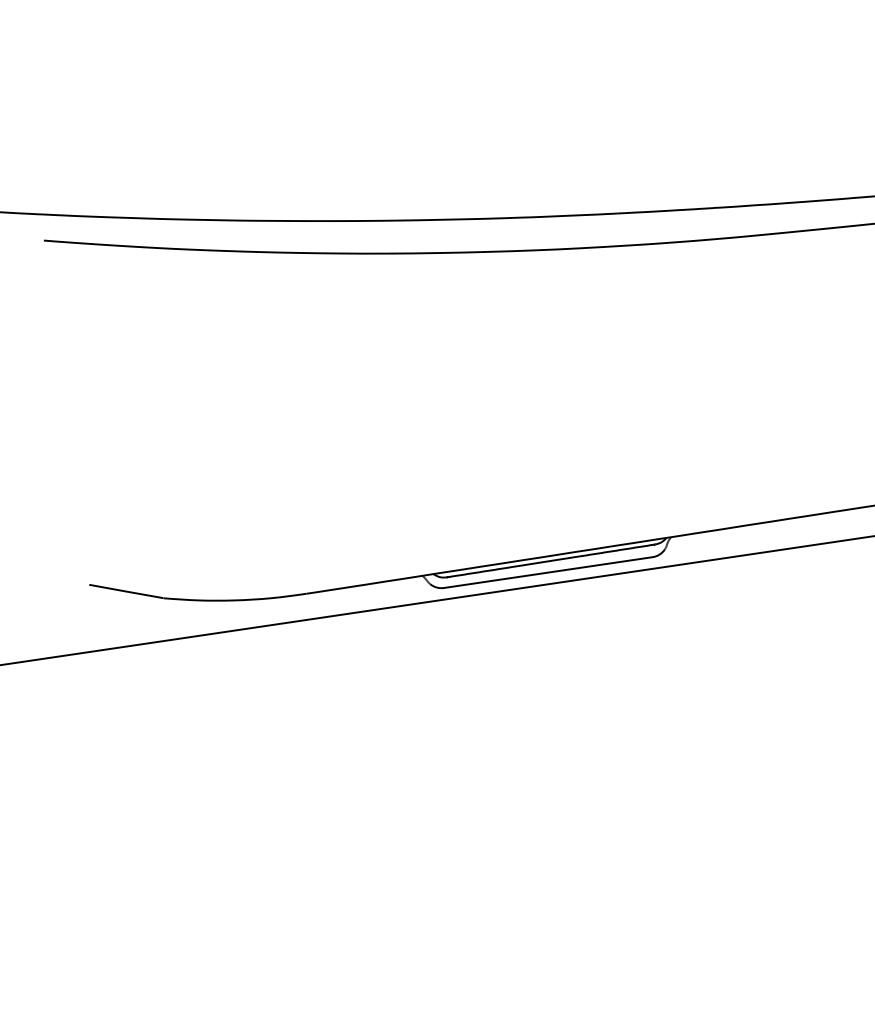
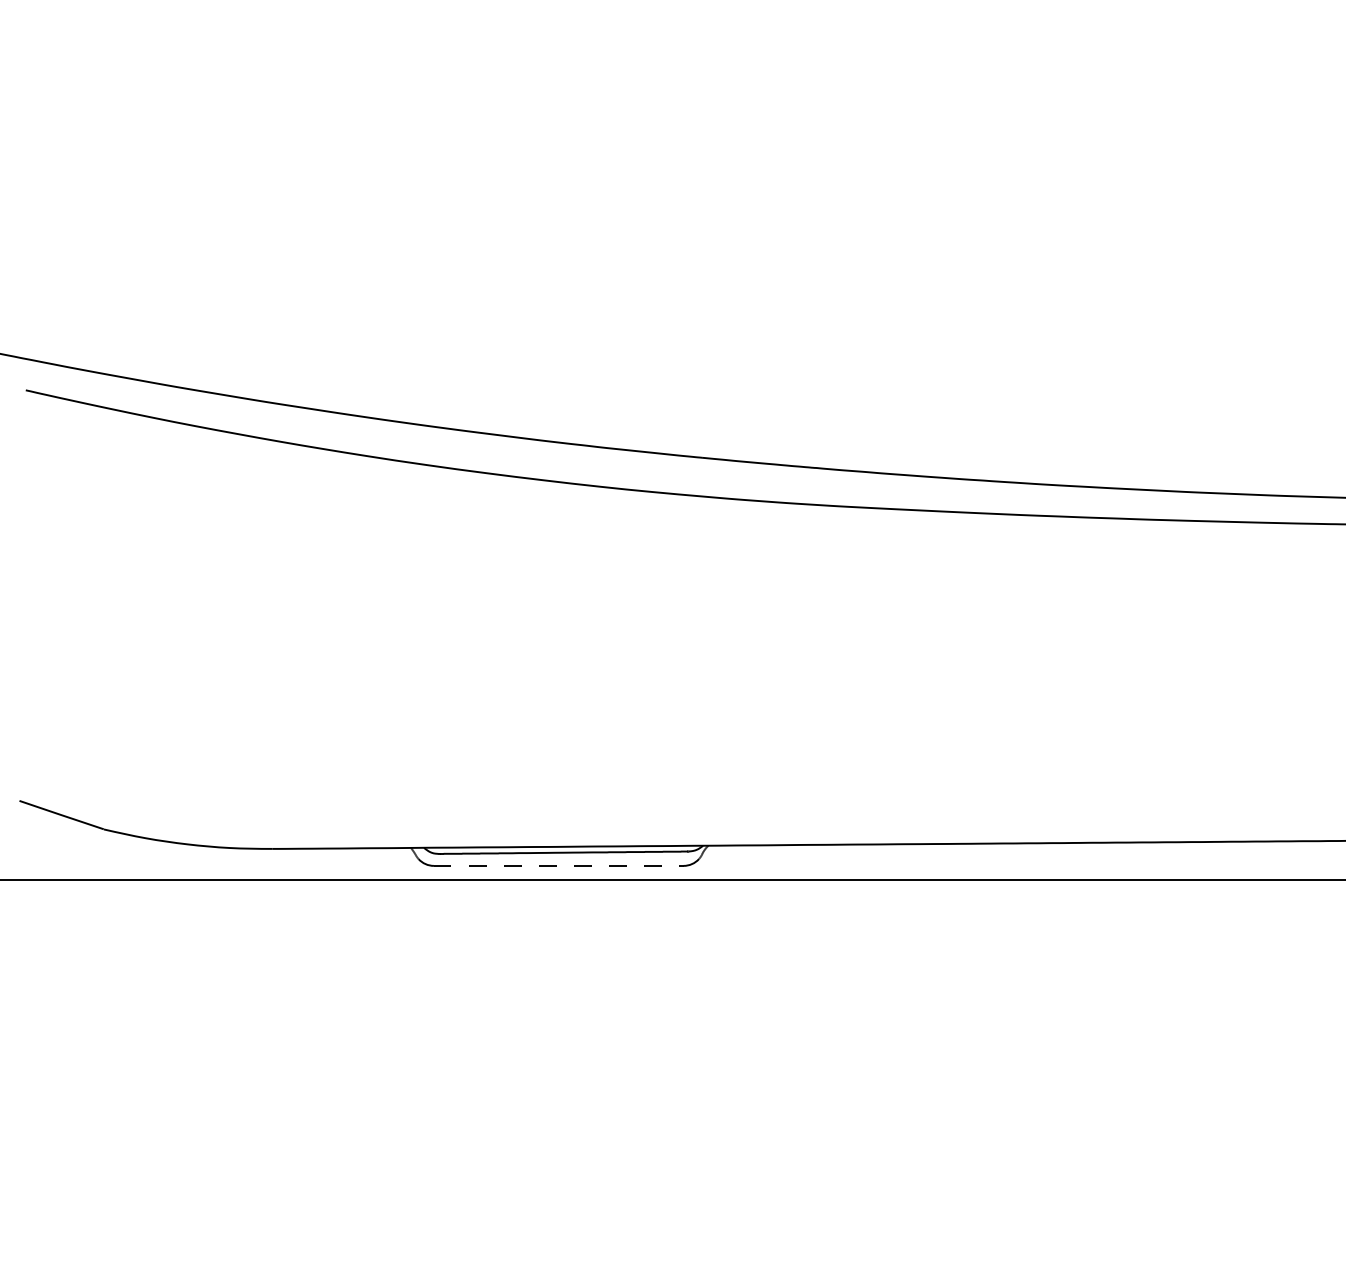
line: (548, 572) -> (558, 865), solid -> dashed

